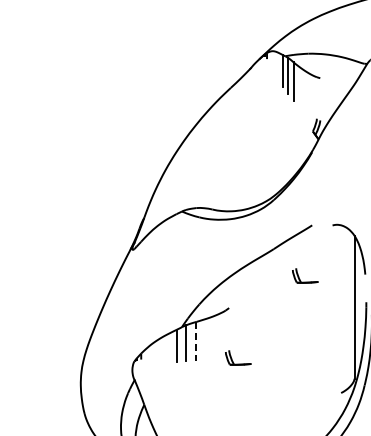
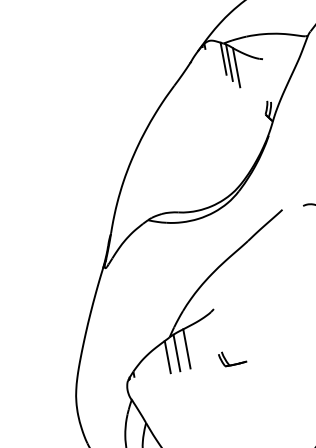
part: (305, 275) -> (285, 261), removed
line: (196, 341) -> (187, 349), dashed -> solid

